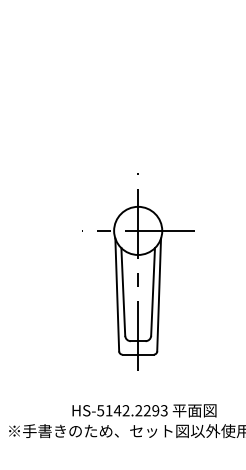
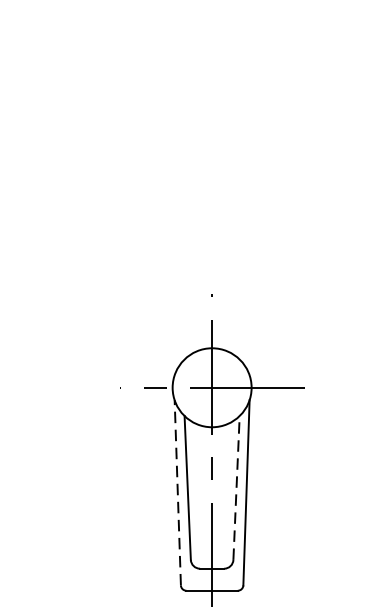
line: (153, 292) -> (237, 488), solid -> dashed
line: (117, 294) -> (178, 492), solid -> dashed

